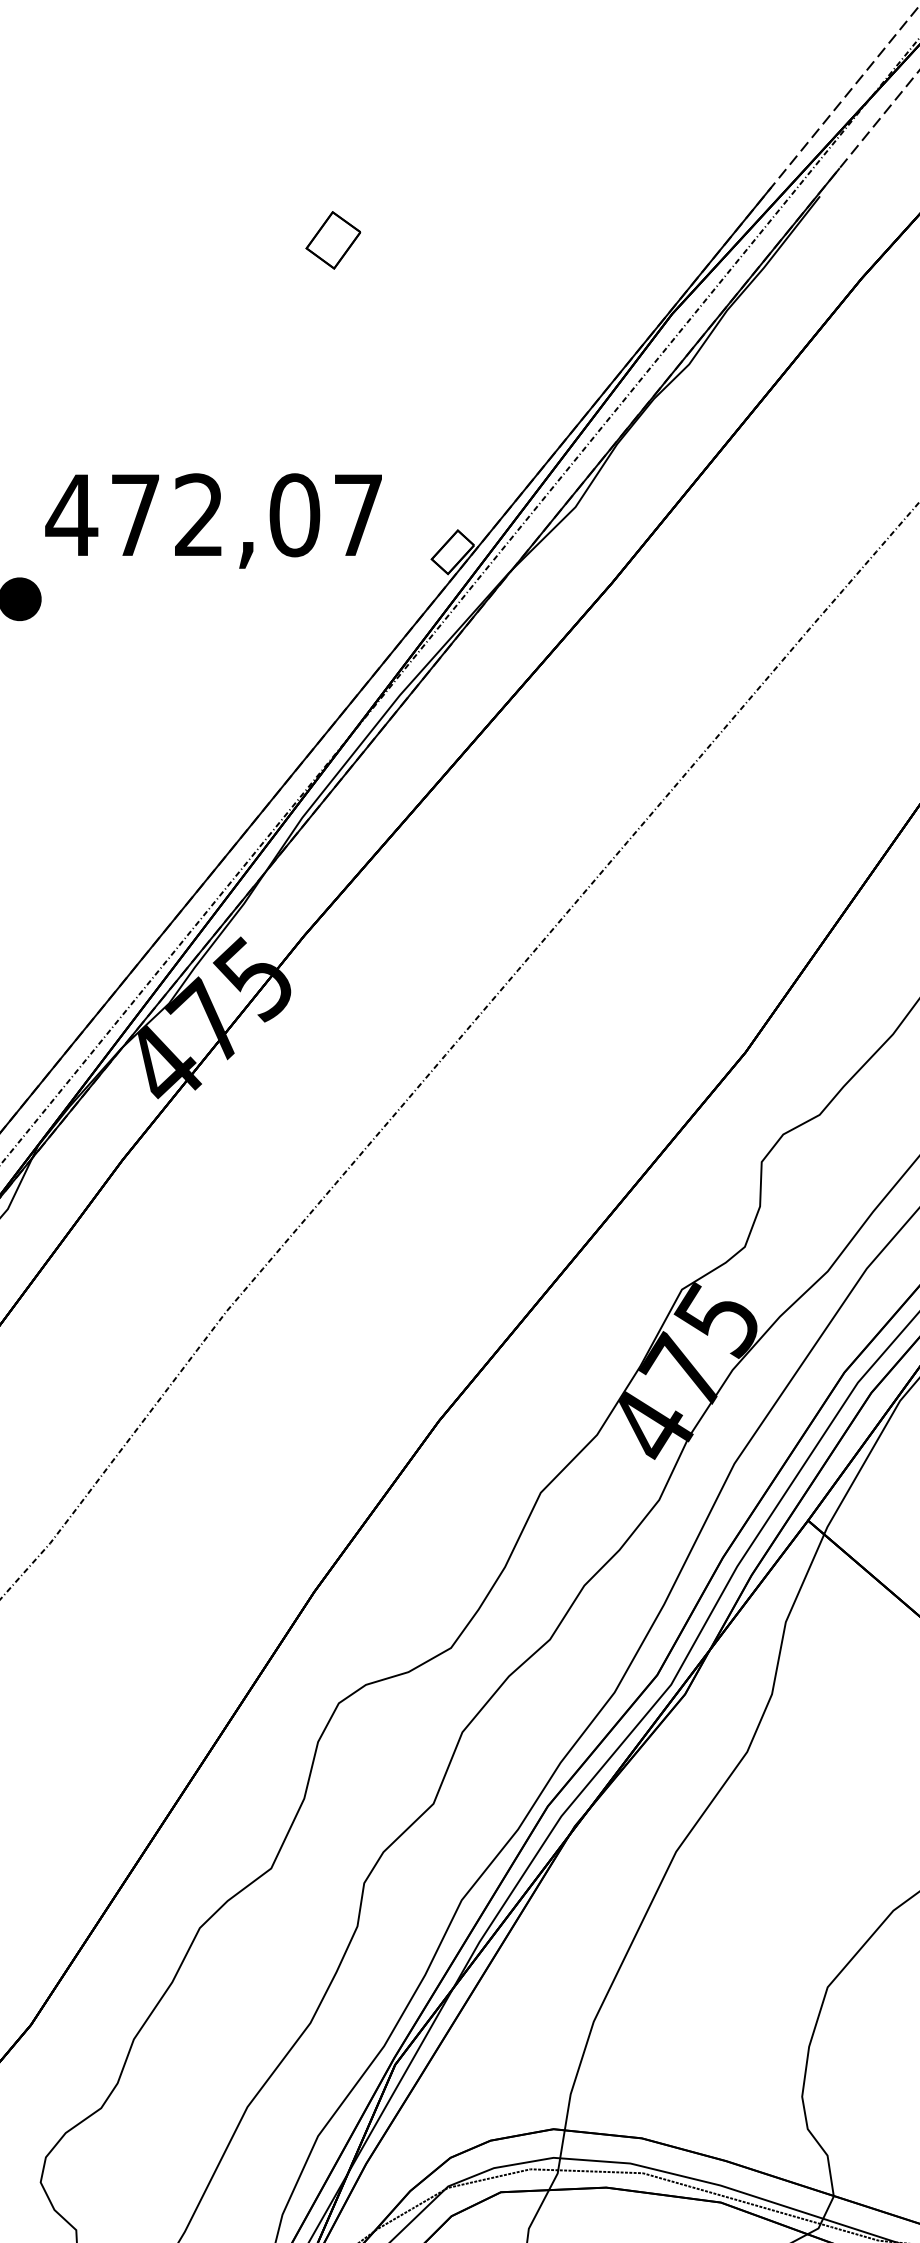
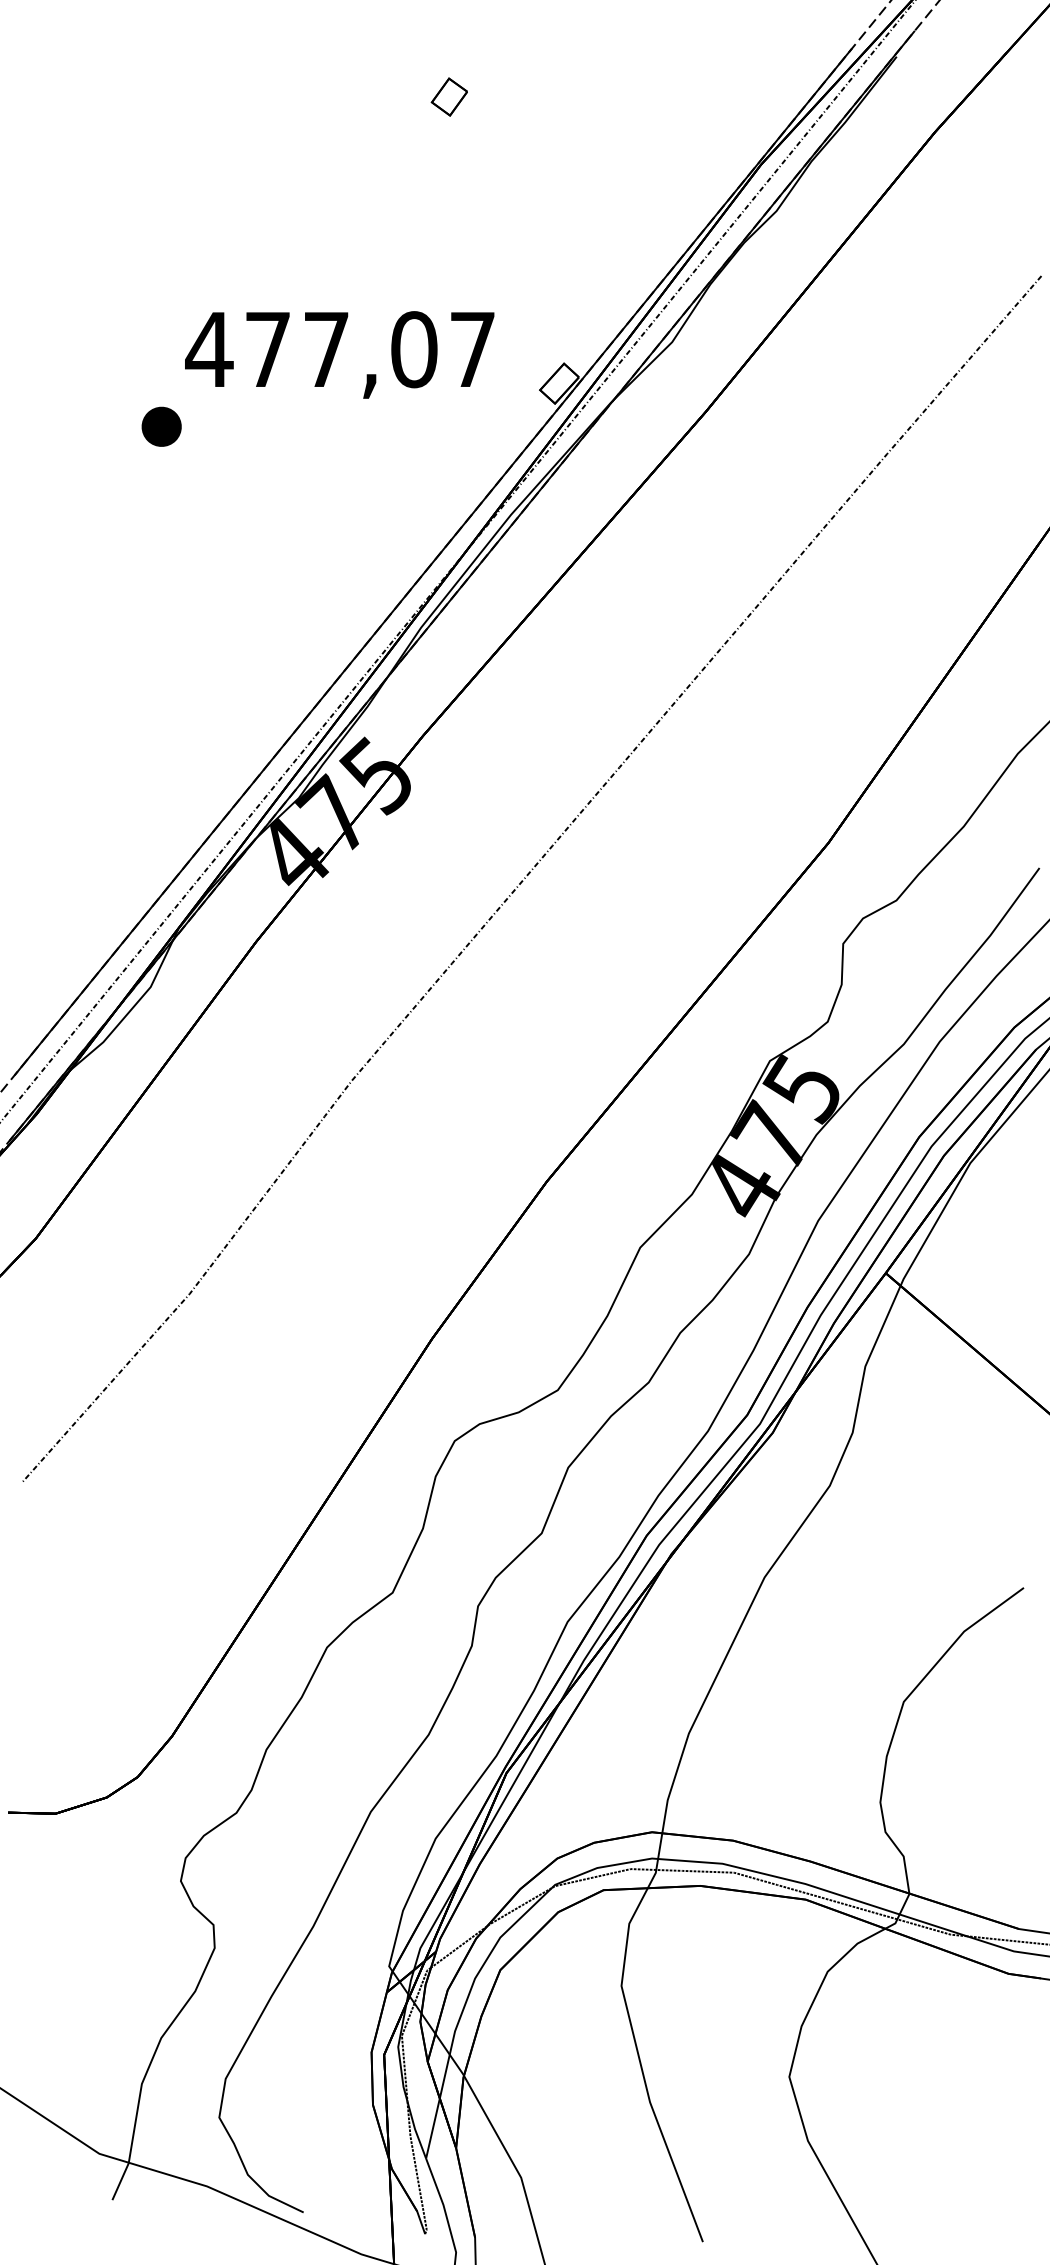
part: (332, 239) -> (448, 96), size x0.71
text: (199, 513) -> (326, 348), 472,07 -> 477,07

